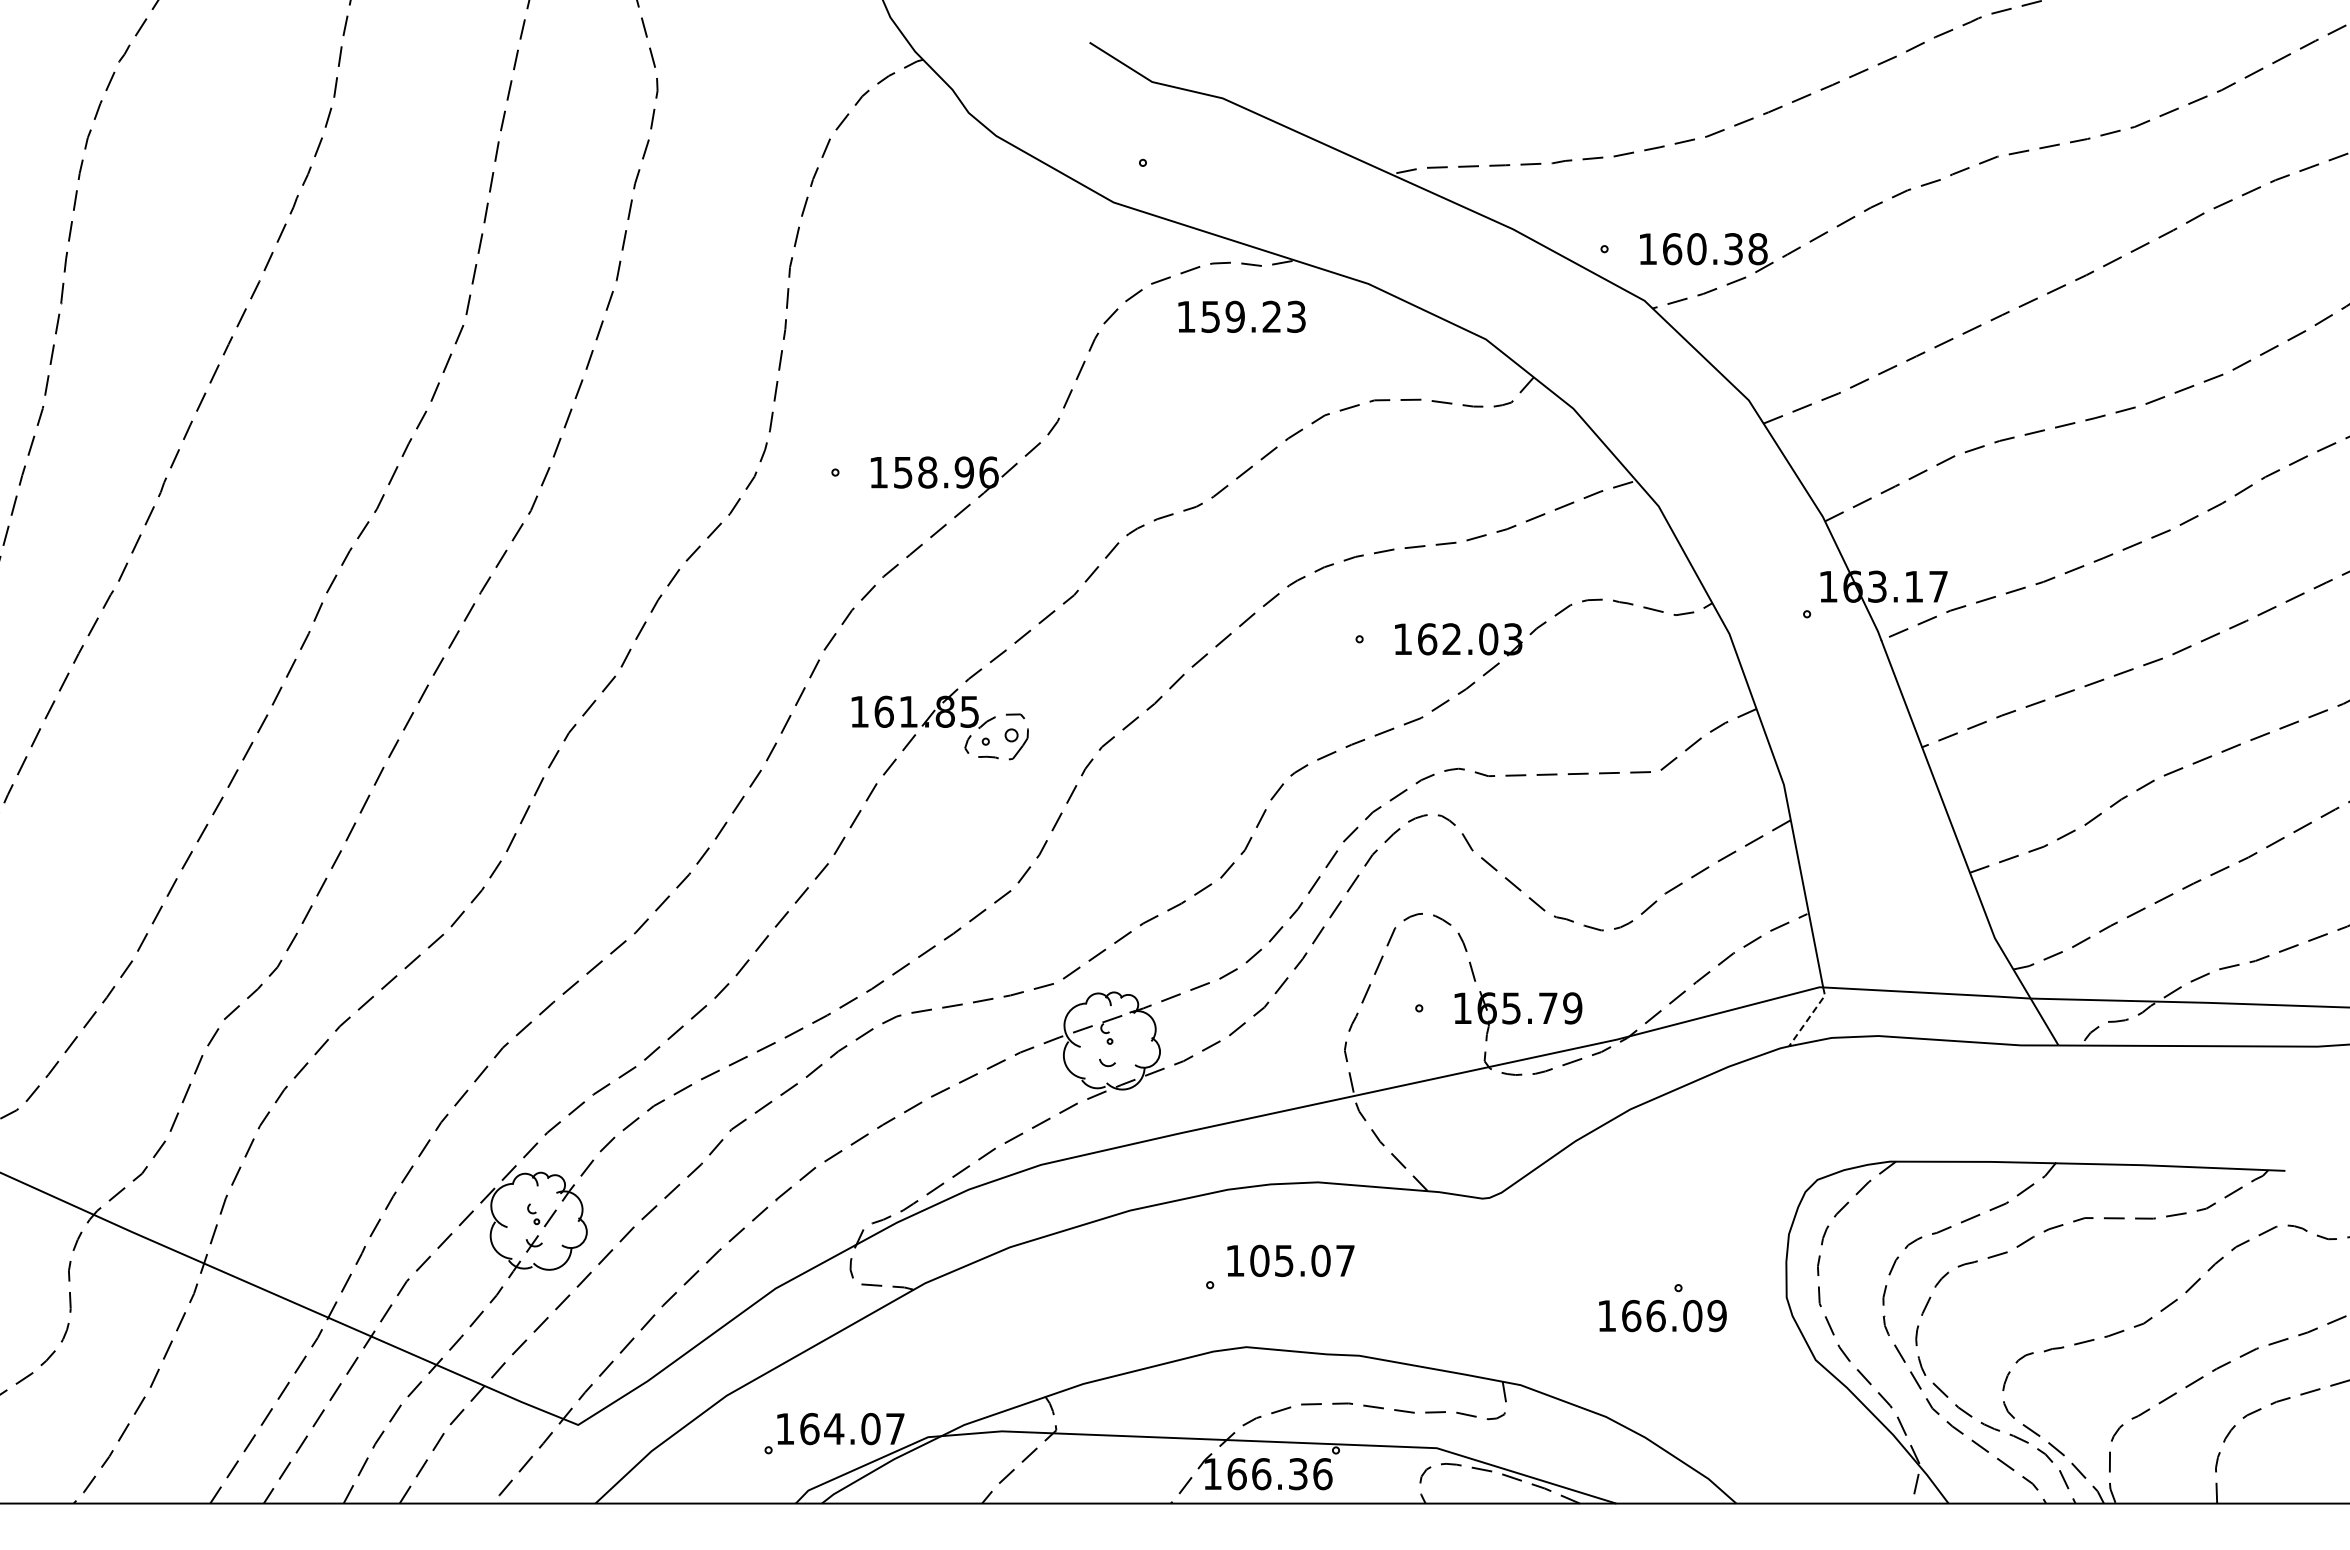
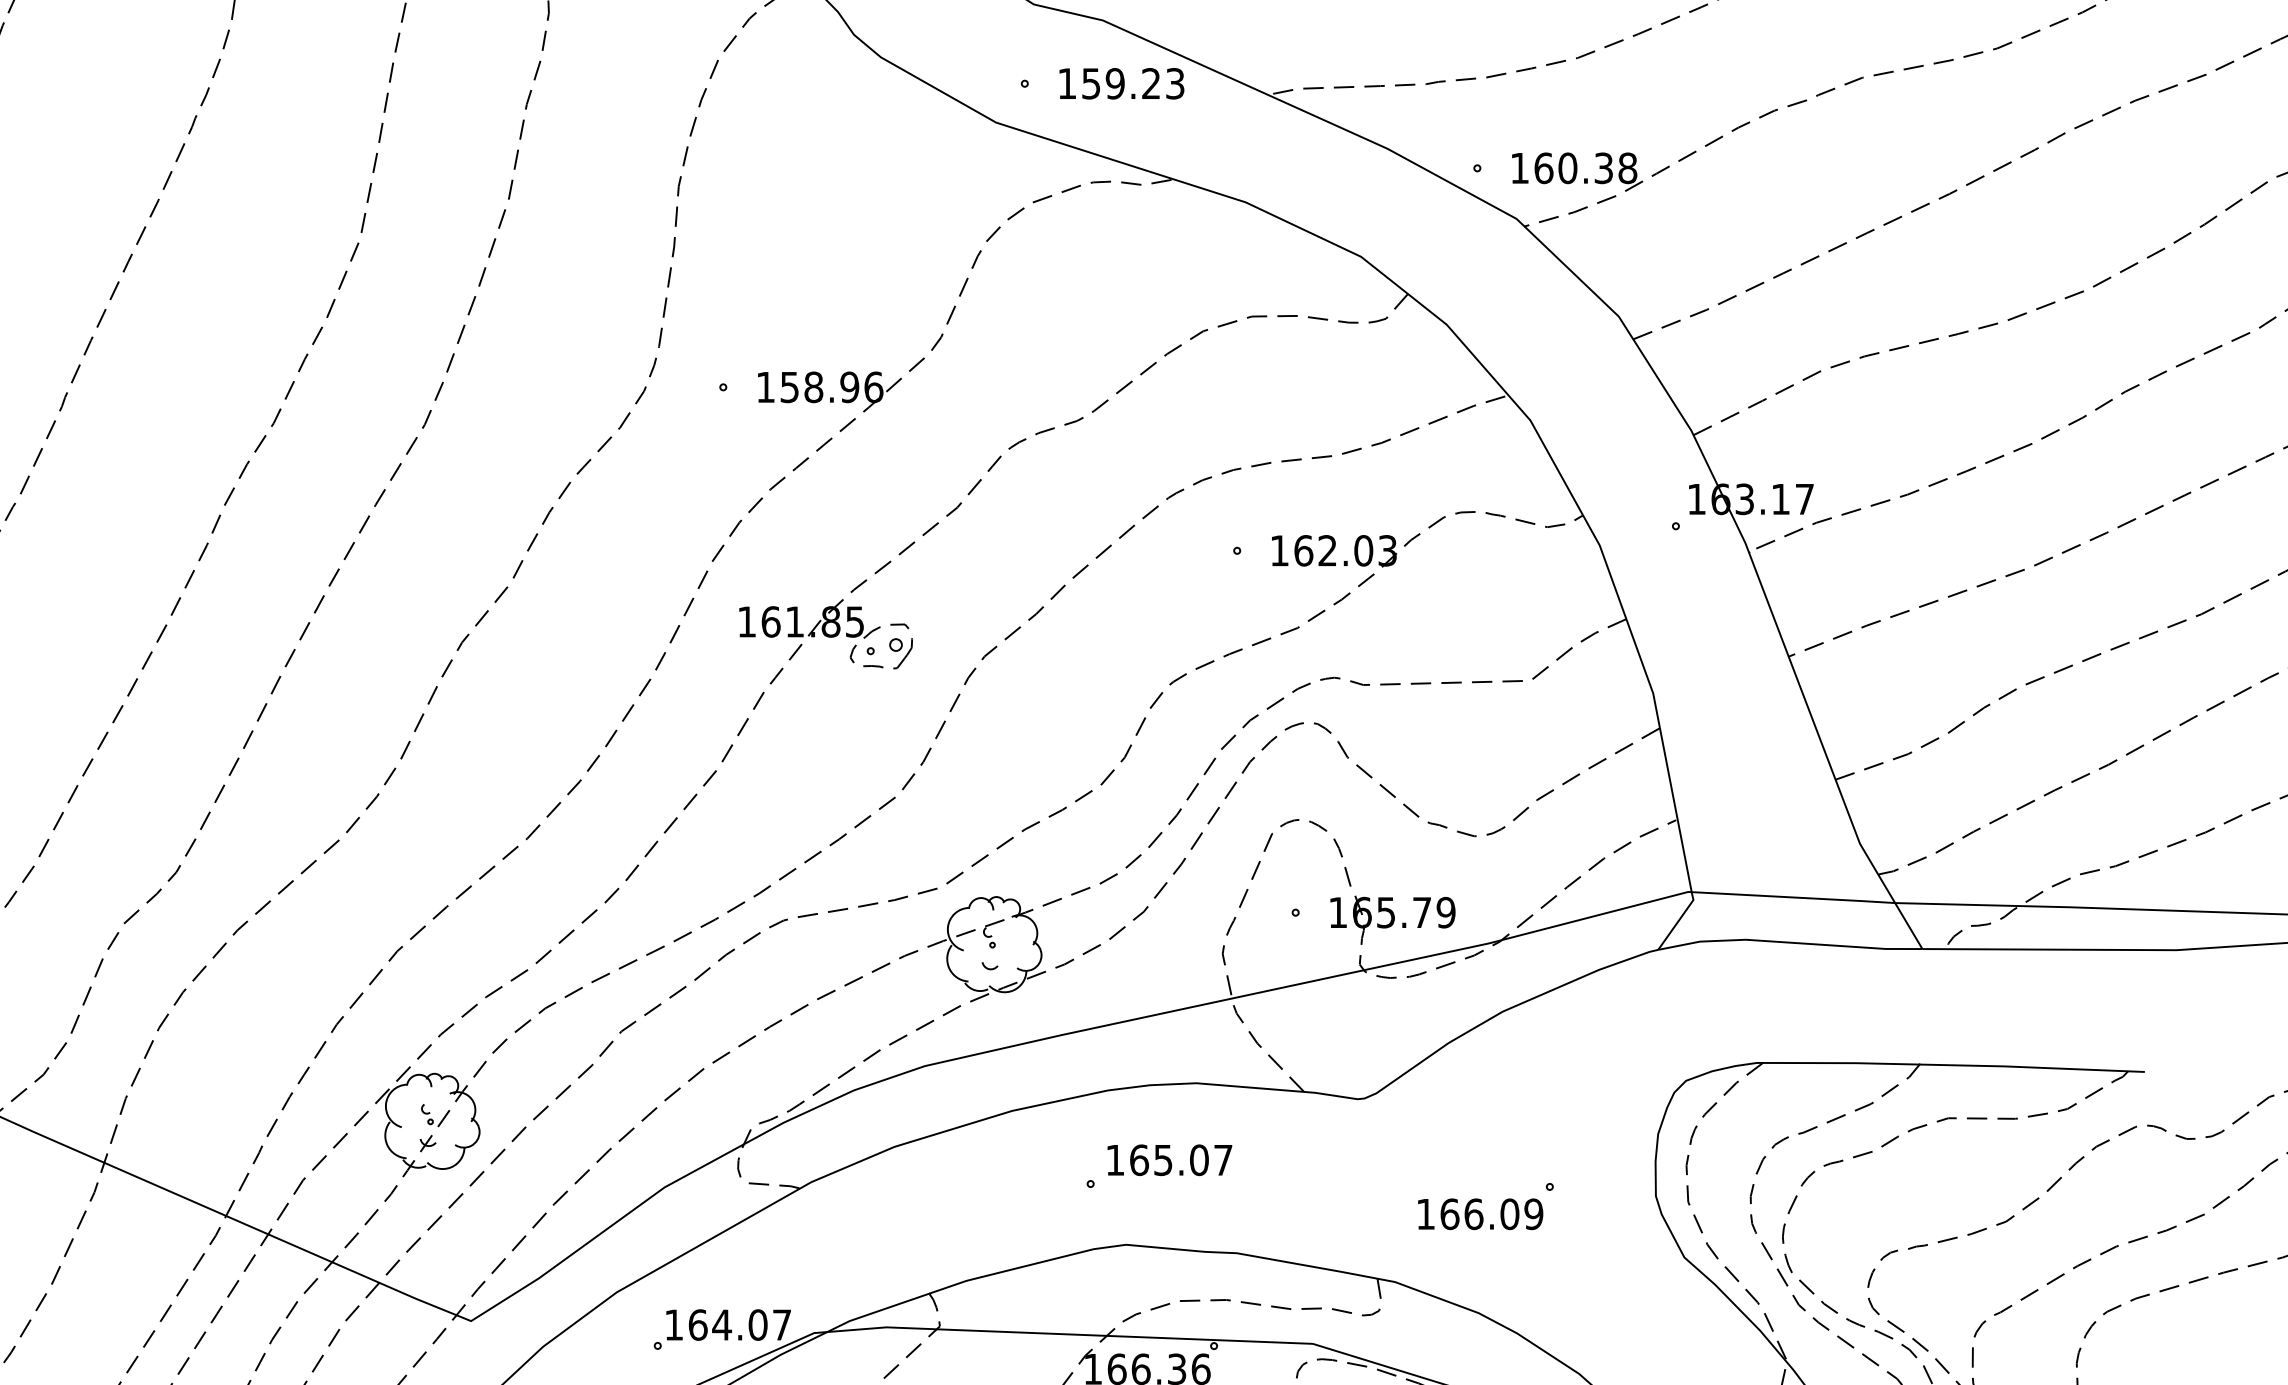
text: (1241, 316) -> (1121, 83), moved
line: (1809, 1017) -> (1678, 921), dashed -> solid
text: (1259, 1260) -> (1139, 1159), 105.07 -> 165.07
text: (1662, 1316) -> (1480, 1214), moved

